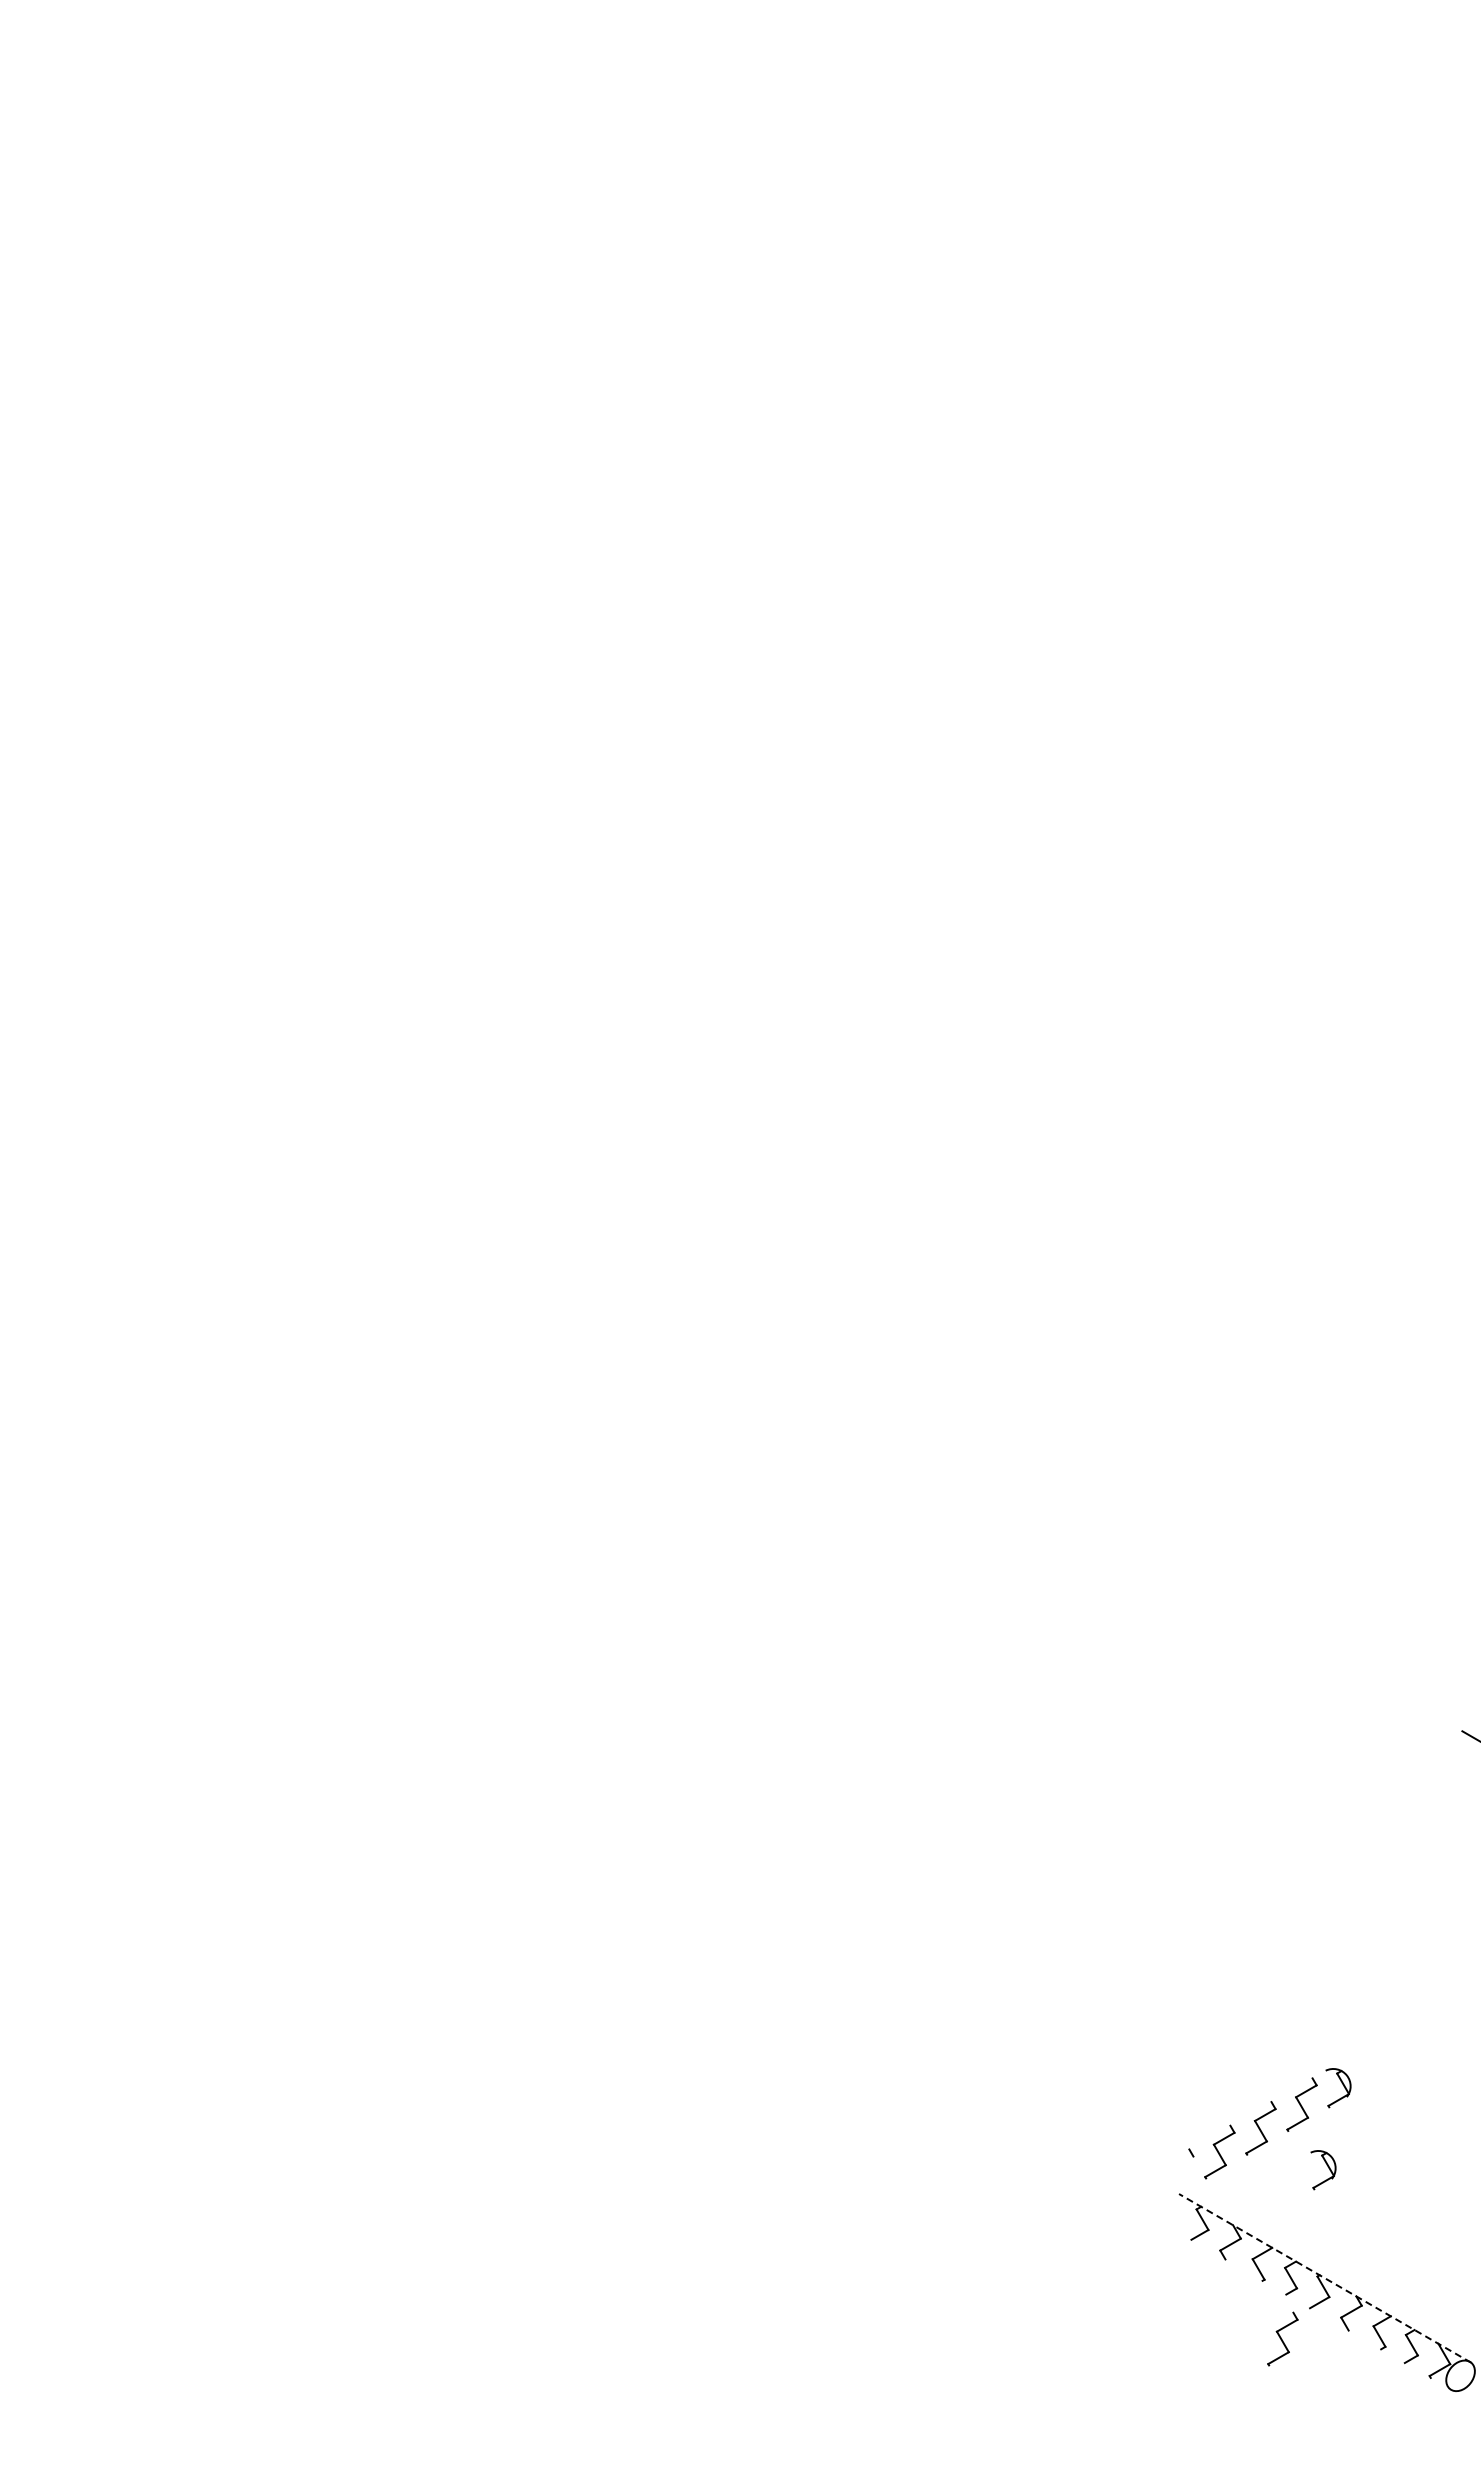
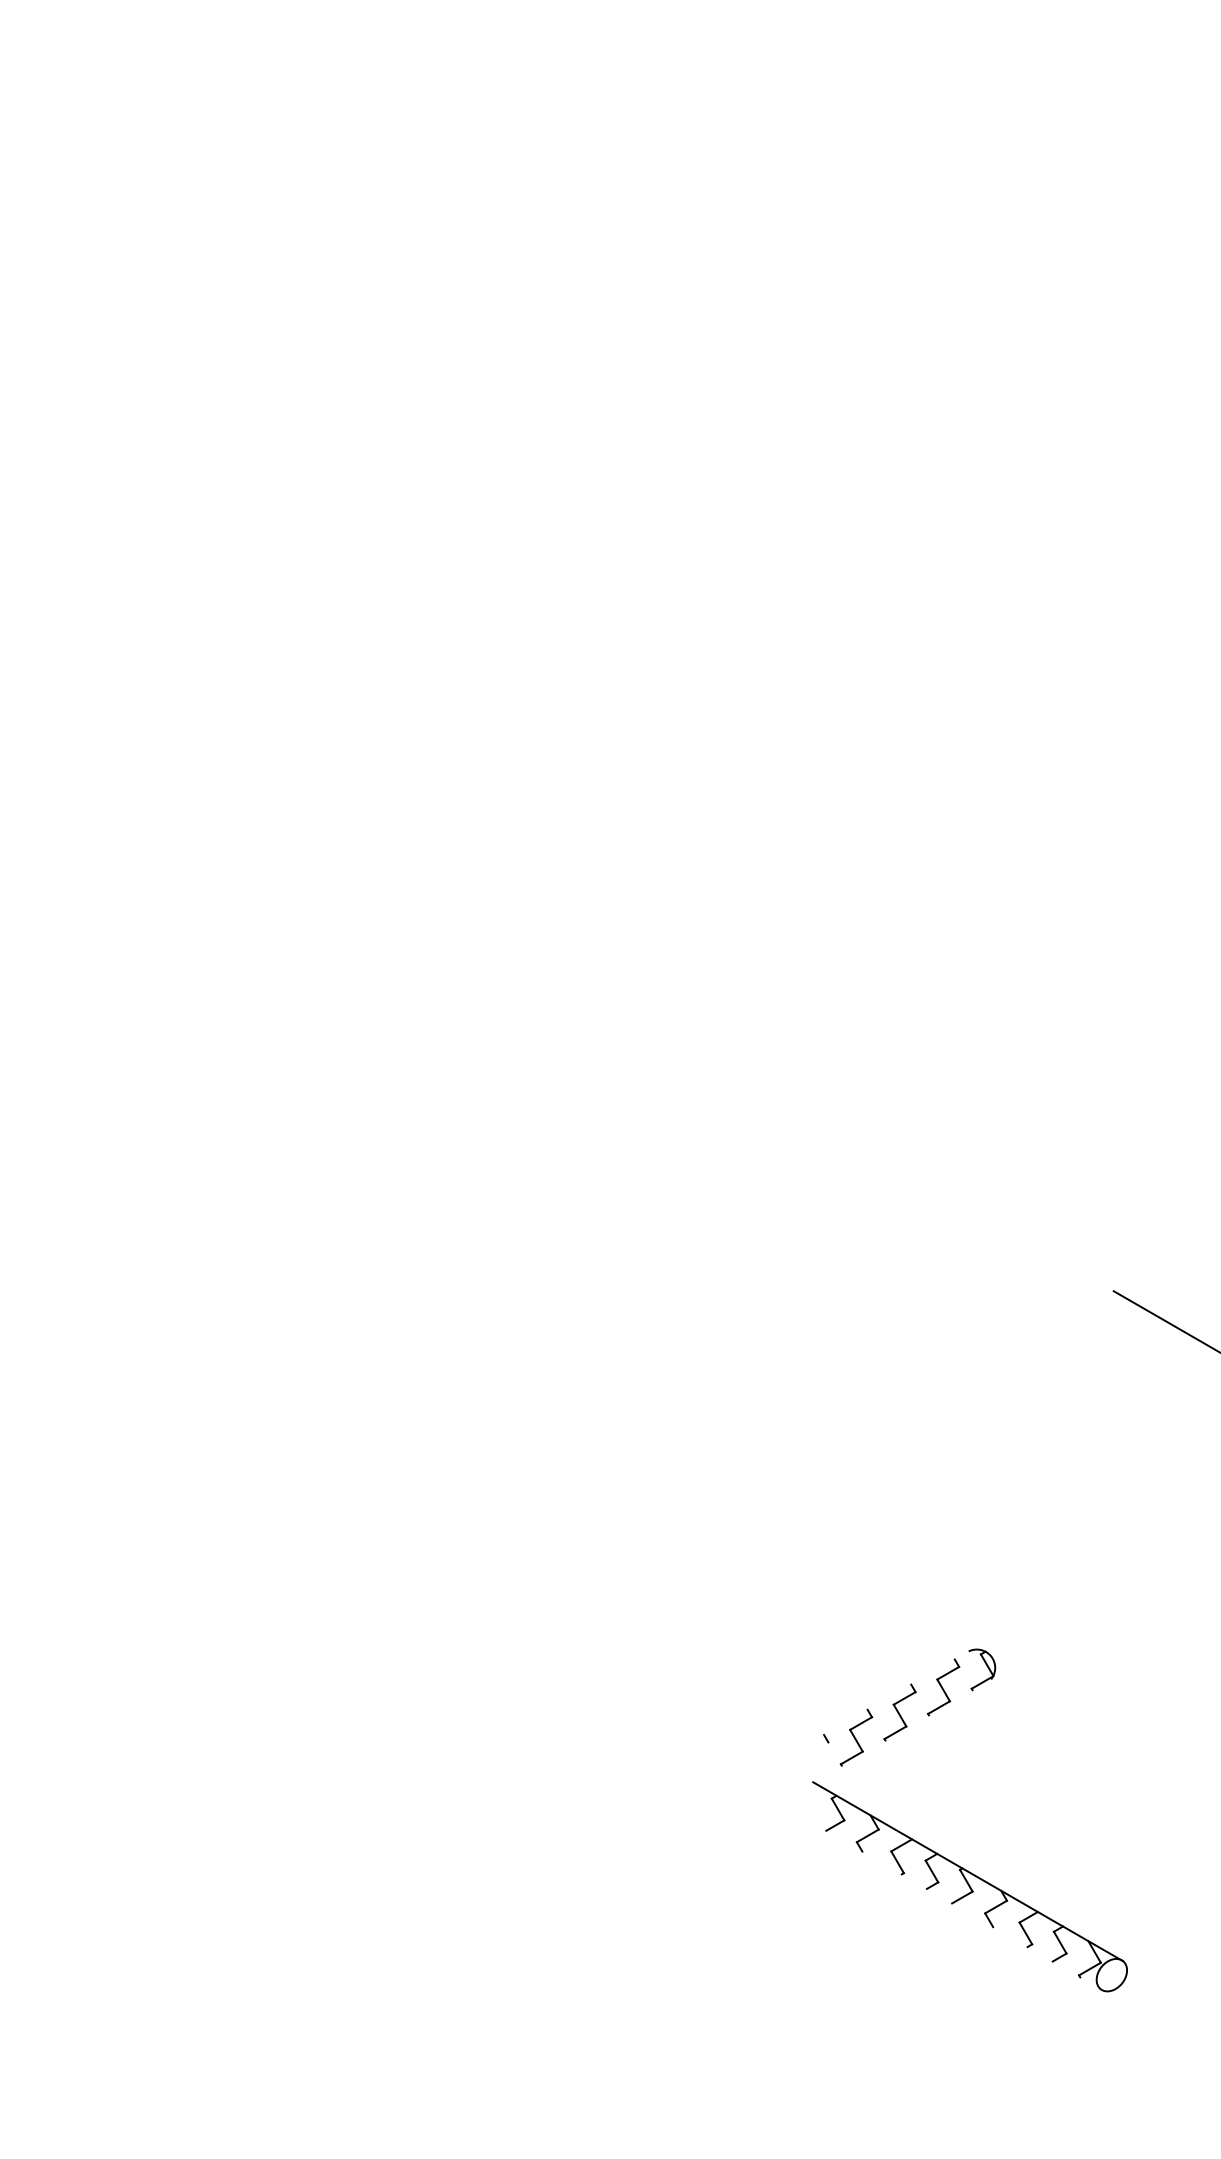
part: (1323, 2170) -> (966, 1757), removed
line: (1325, 2278) -> (968, 1871), dashed -> solid
part: (1282, 2338) -> (922, 1935), removed

